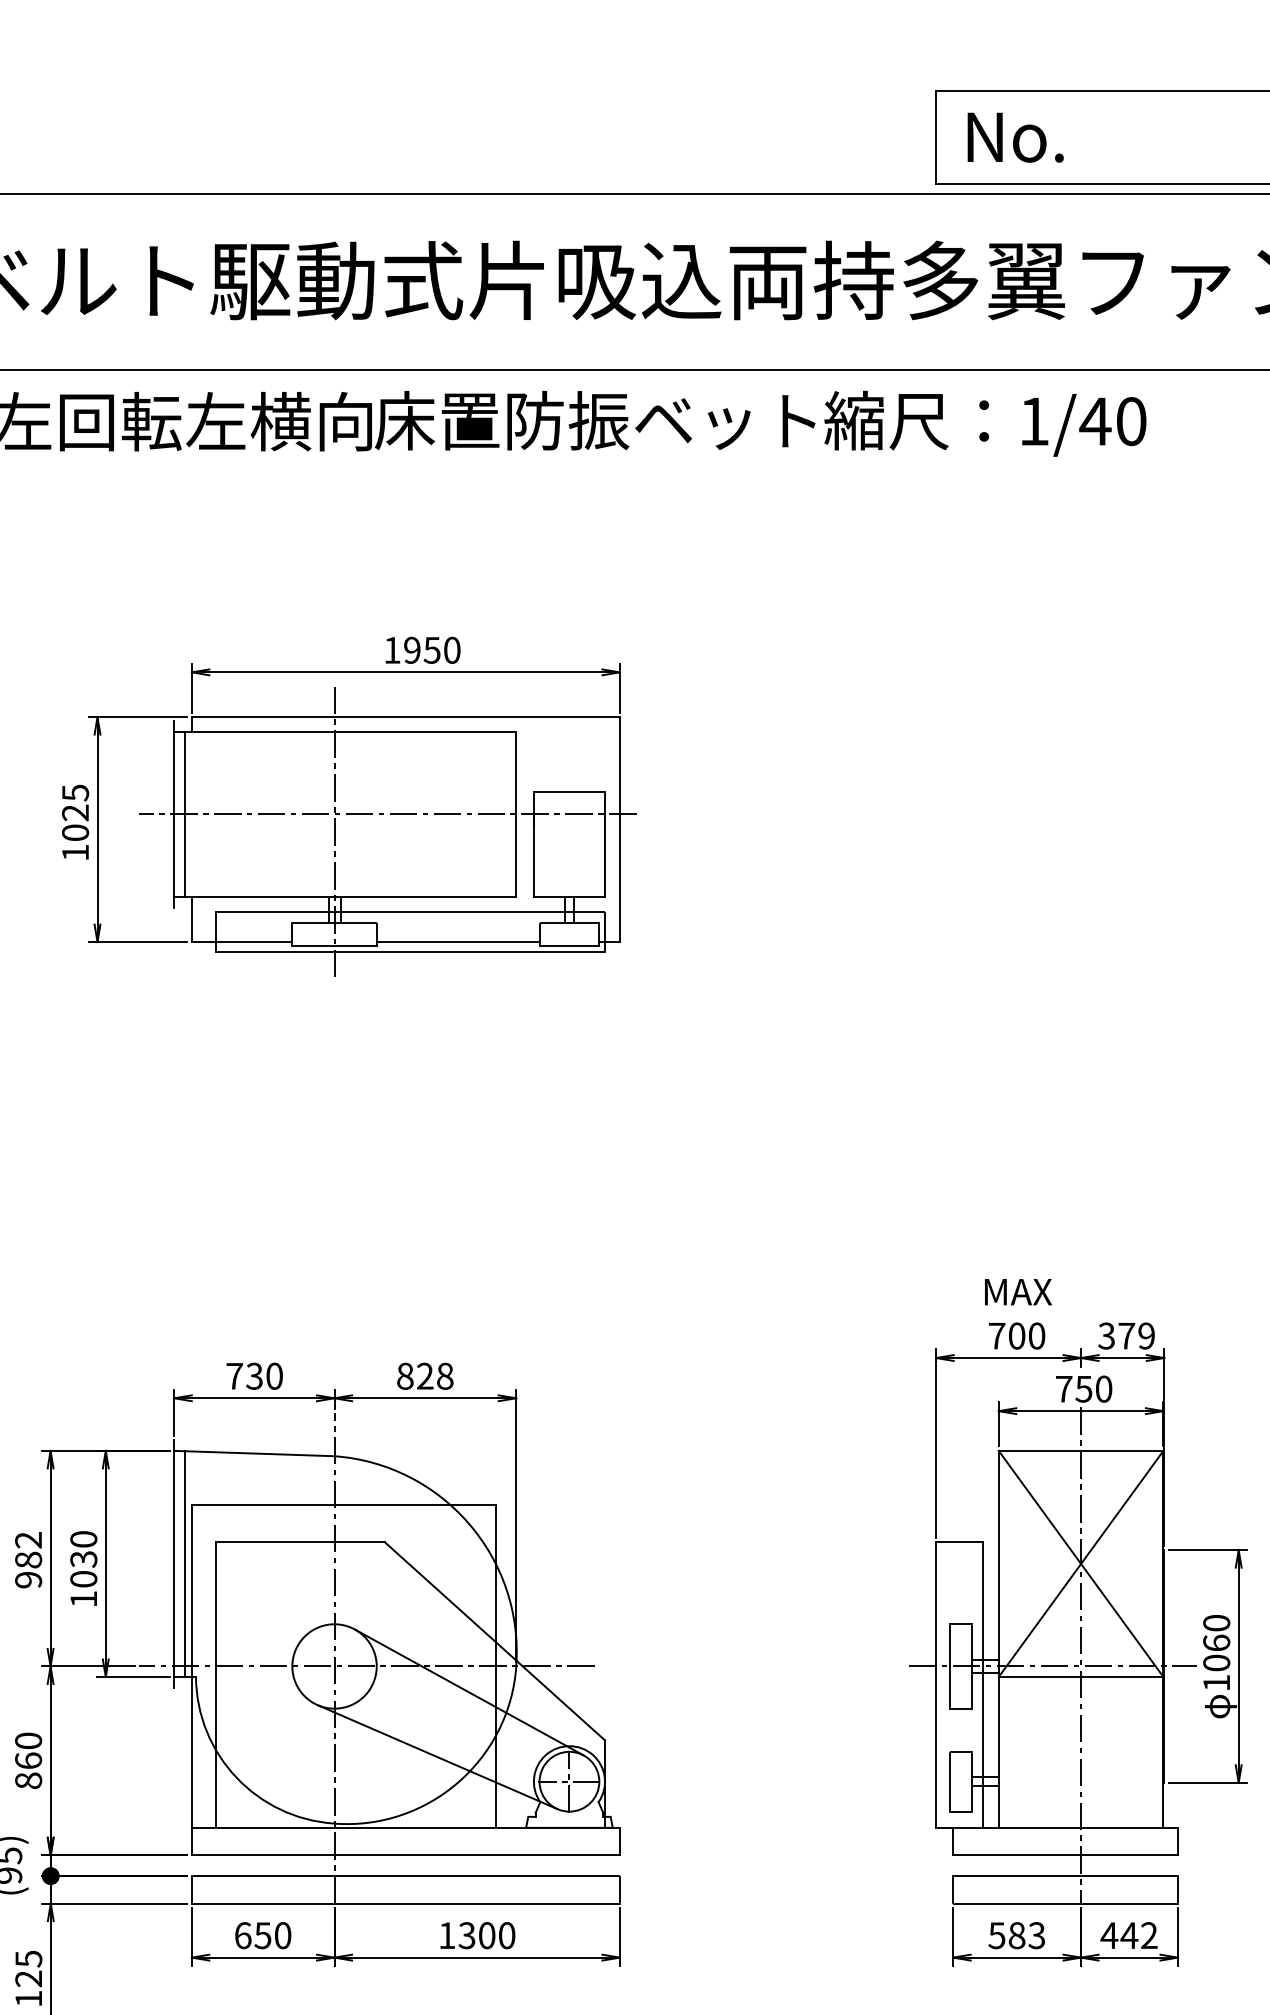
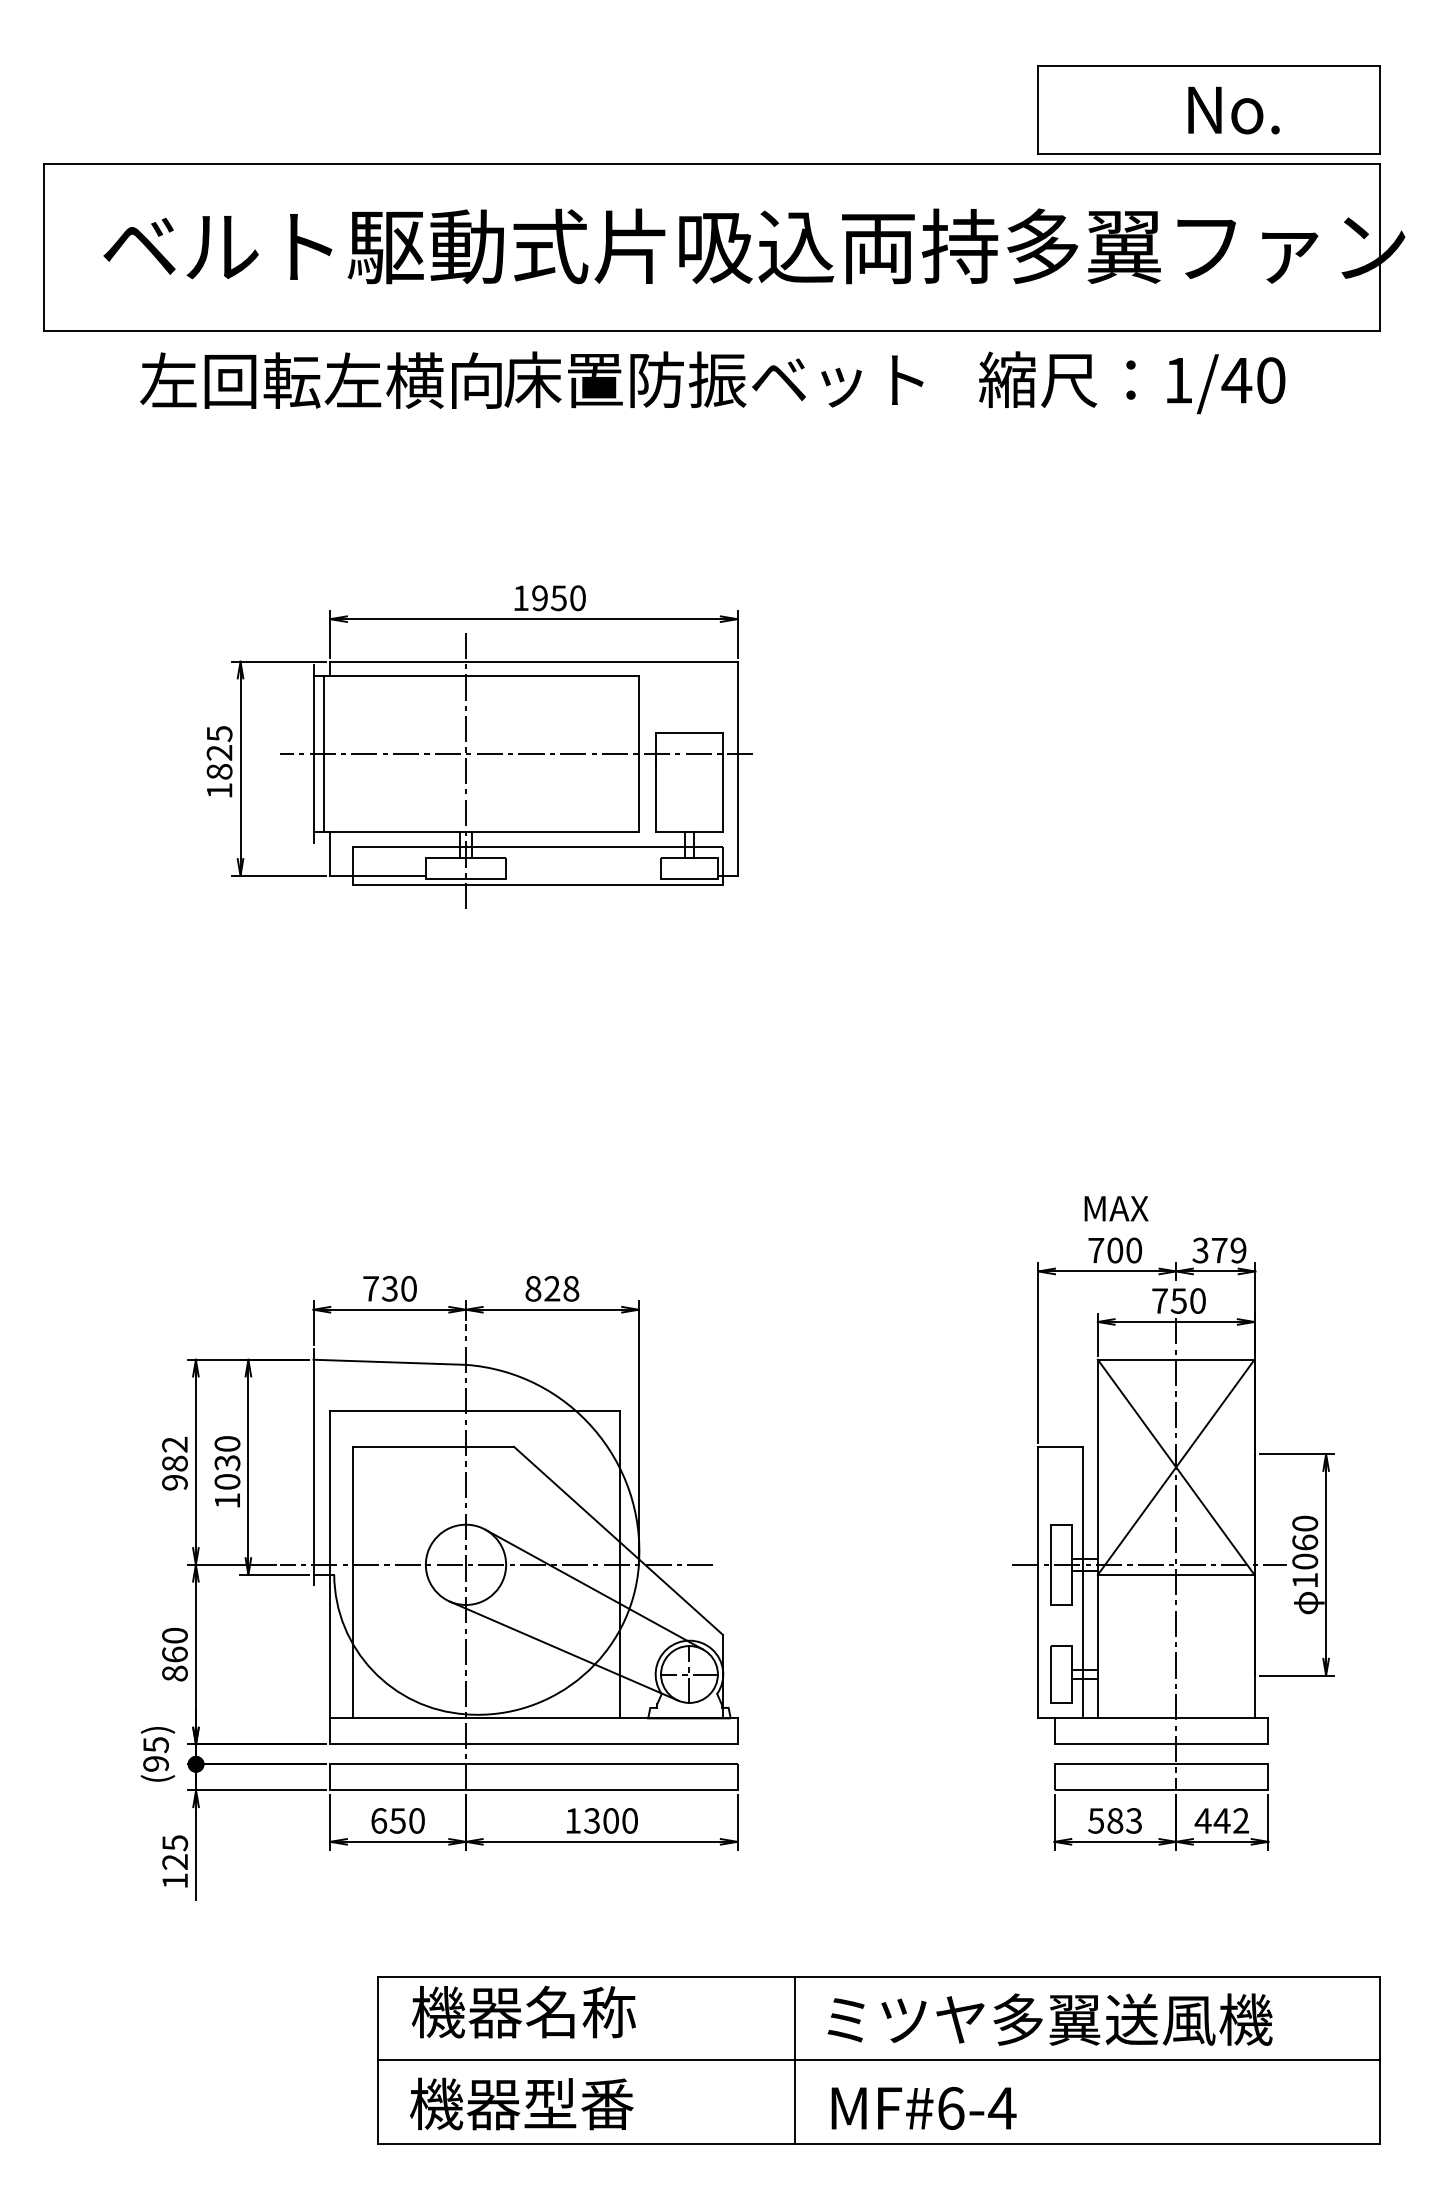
text: (1015, 137) -> (1233, 110), moved
text: (985, 423) -> (1132, 382), moved
text: (75, 832) -> (219, 771), 1025 -> 1825
line: (458, 941) -> (583, 875), removed
line: (184, 1564) -> (323, 1467), removed

